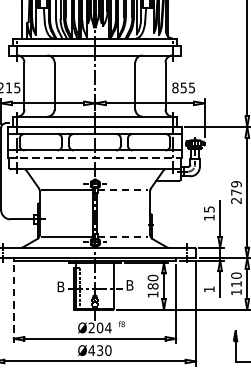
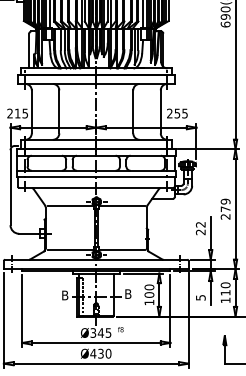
text: (175, 87) -> (169, 113), 855 -> 255
line: (95, 157) -> (96, 177), dashed -> solid
line: (122, 189) -> (121, 206), dashed -> solid
text: (208, 213) -> (200, 228), 15 -> 22
line: (122, 237) -> (121, 250), dashed -> solid
text: (153, 285) -> (149, 294), 180 -> 100
text: (208, 289) -> (200, 297), 1 -> 5
line: (14, 304) -> (22, 311), dashed -> solid
text: (99, 327) -> (100, 332), Ø204 -> Ø345

